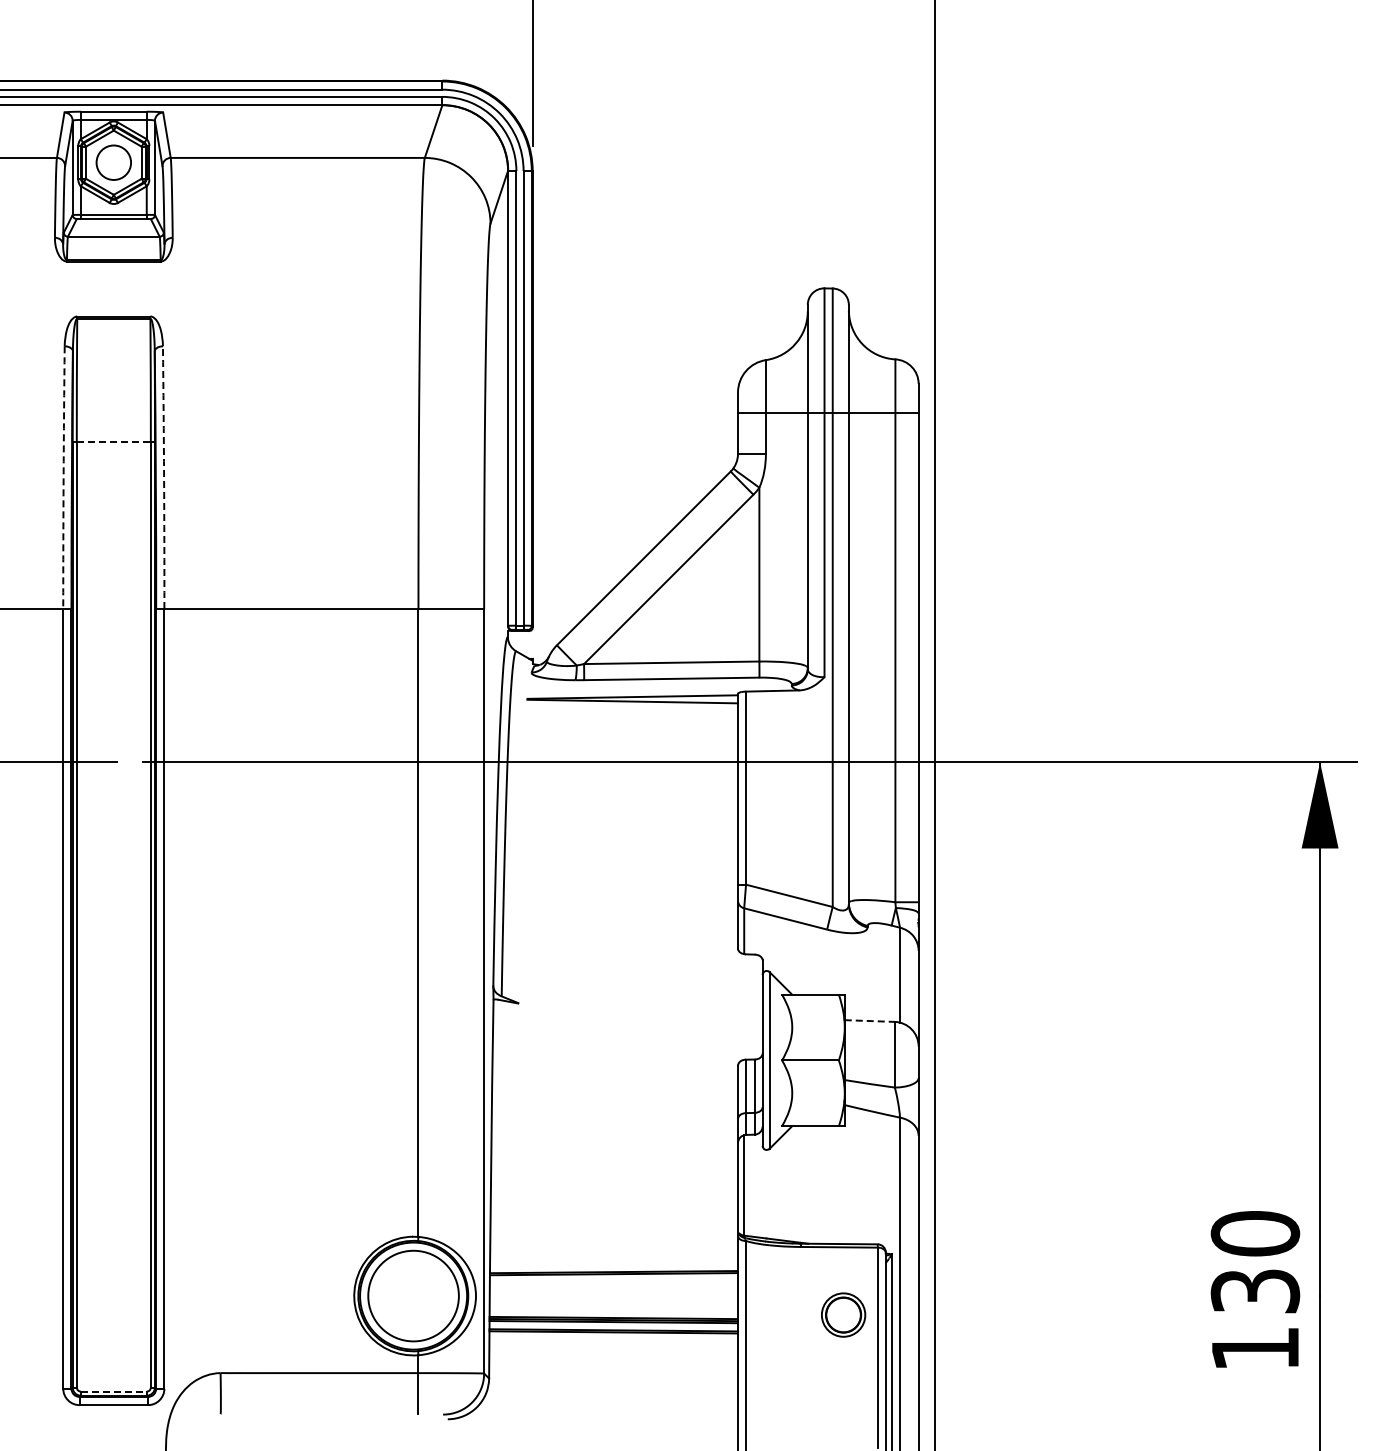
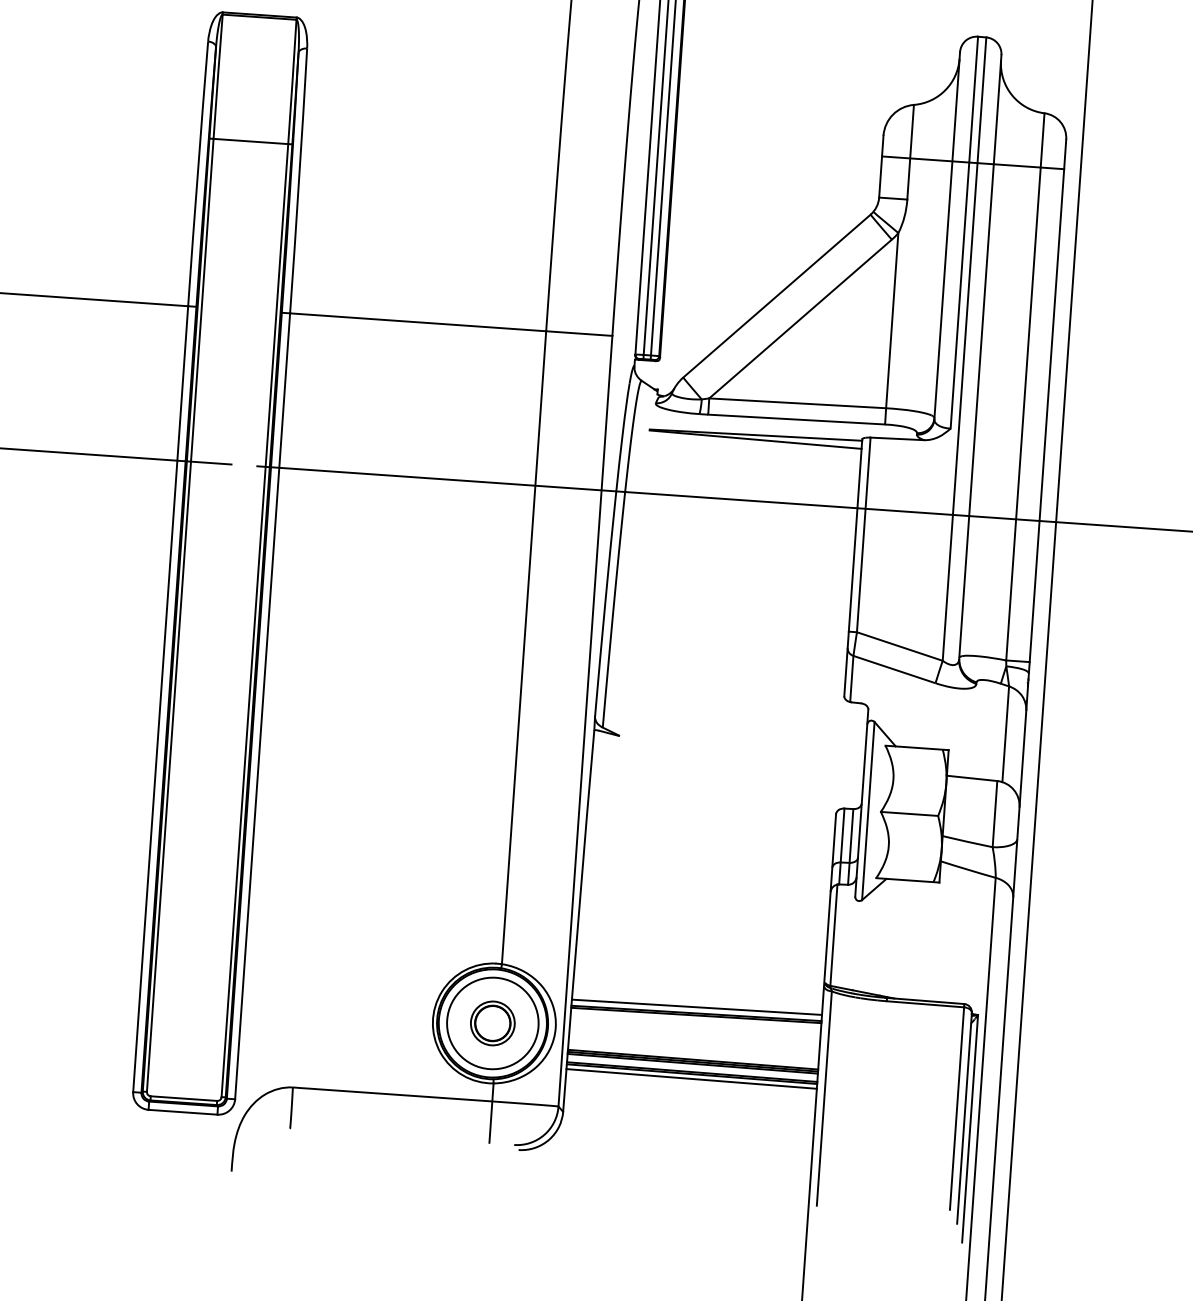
line: (114, 442) -> (251, 142), dashed -> solid
arc: (63, 477) -> (197, 173), dashed -> solid
arc: (164, 477) -> (299, 180), dashed -> solid
line: (870, 1021) -> (972, 778), dashed -> solid
line: (614, 1265) -> (697, 1006), added
part: (843, 1314) -> (492, 1022), moved
line: (613, 1337) -> (691, 1079), added
line: (113, 1391) -> (183, 1098), dashed -> solid

